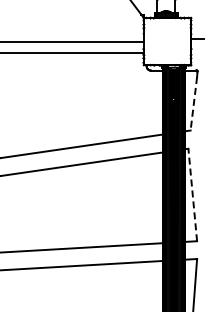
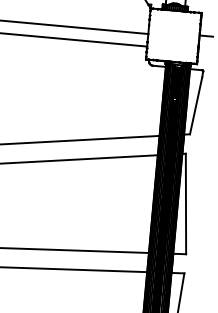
line: (193, 103) -> (195, 105), dashed -> solid
line: (192, 194) -> (185, 203), dashed -> solid

